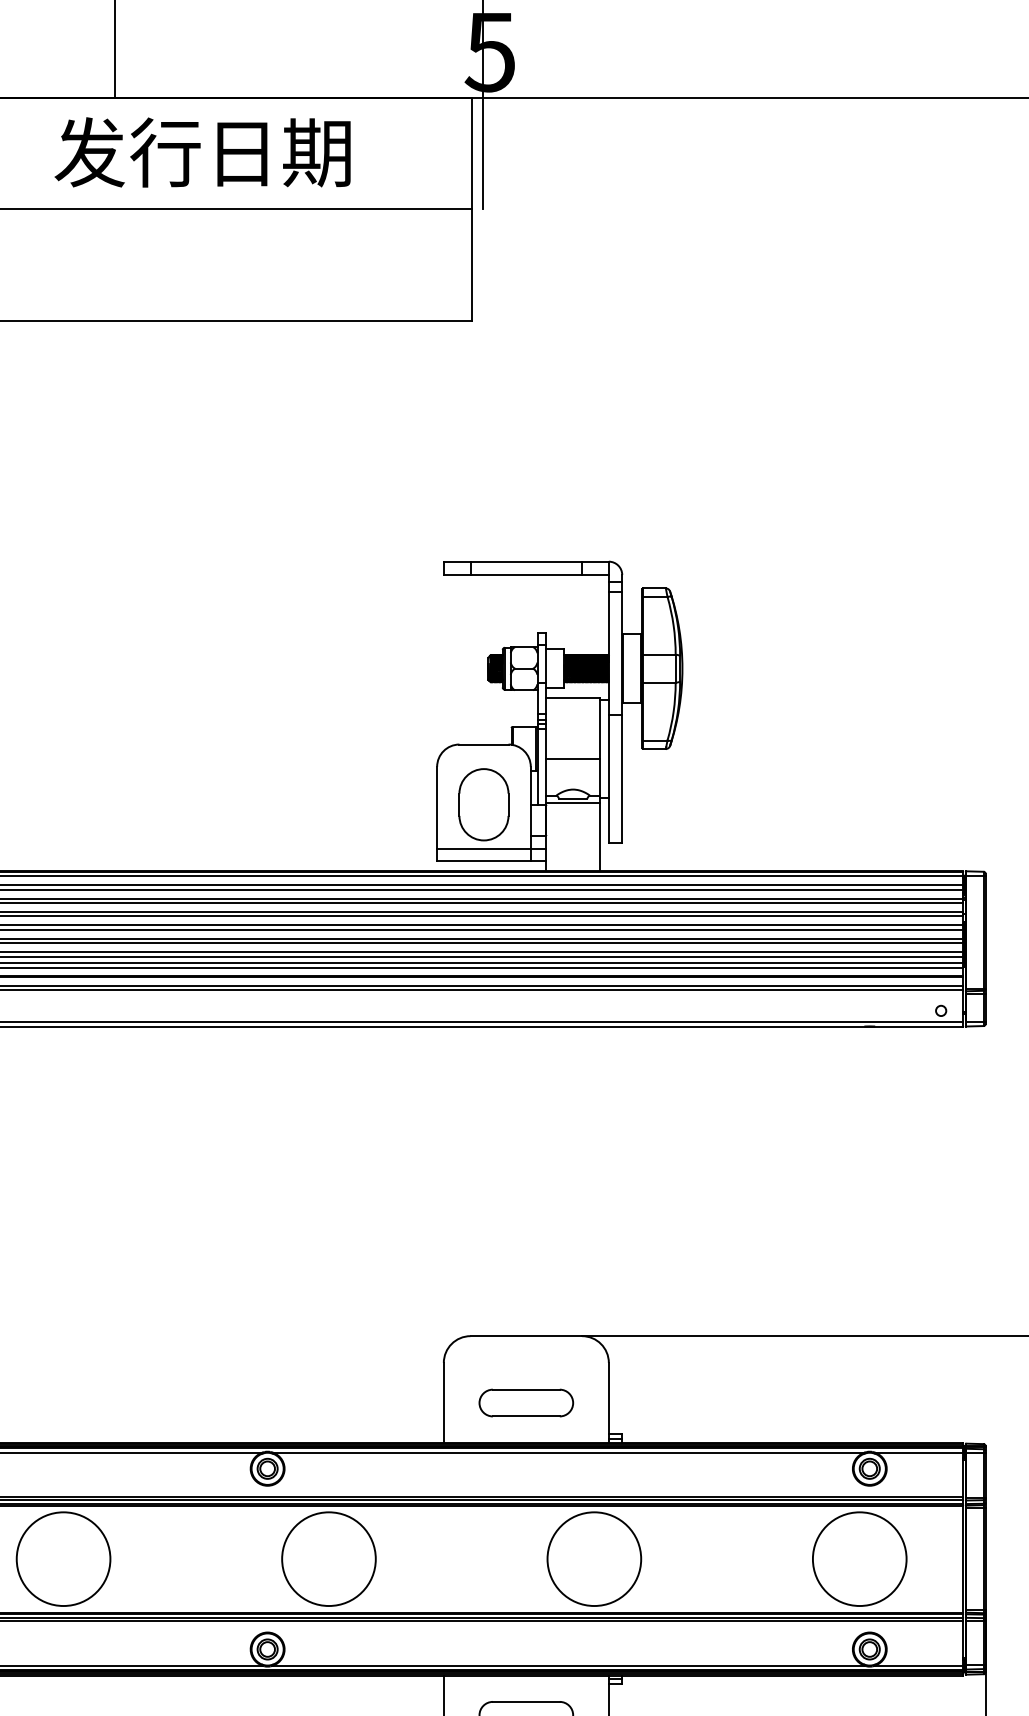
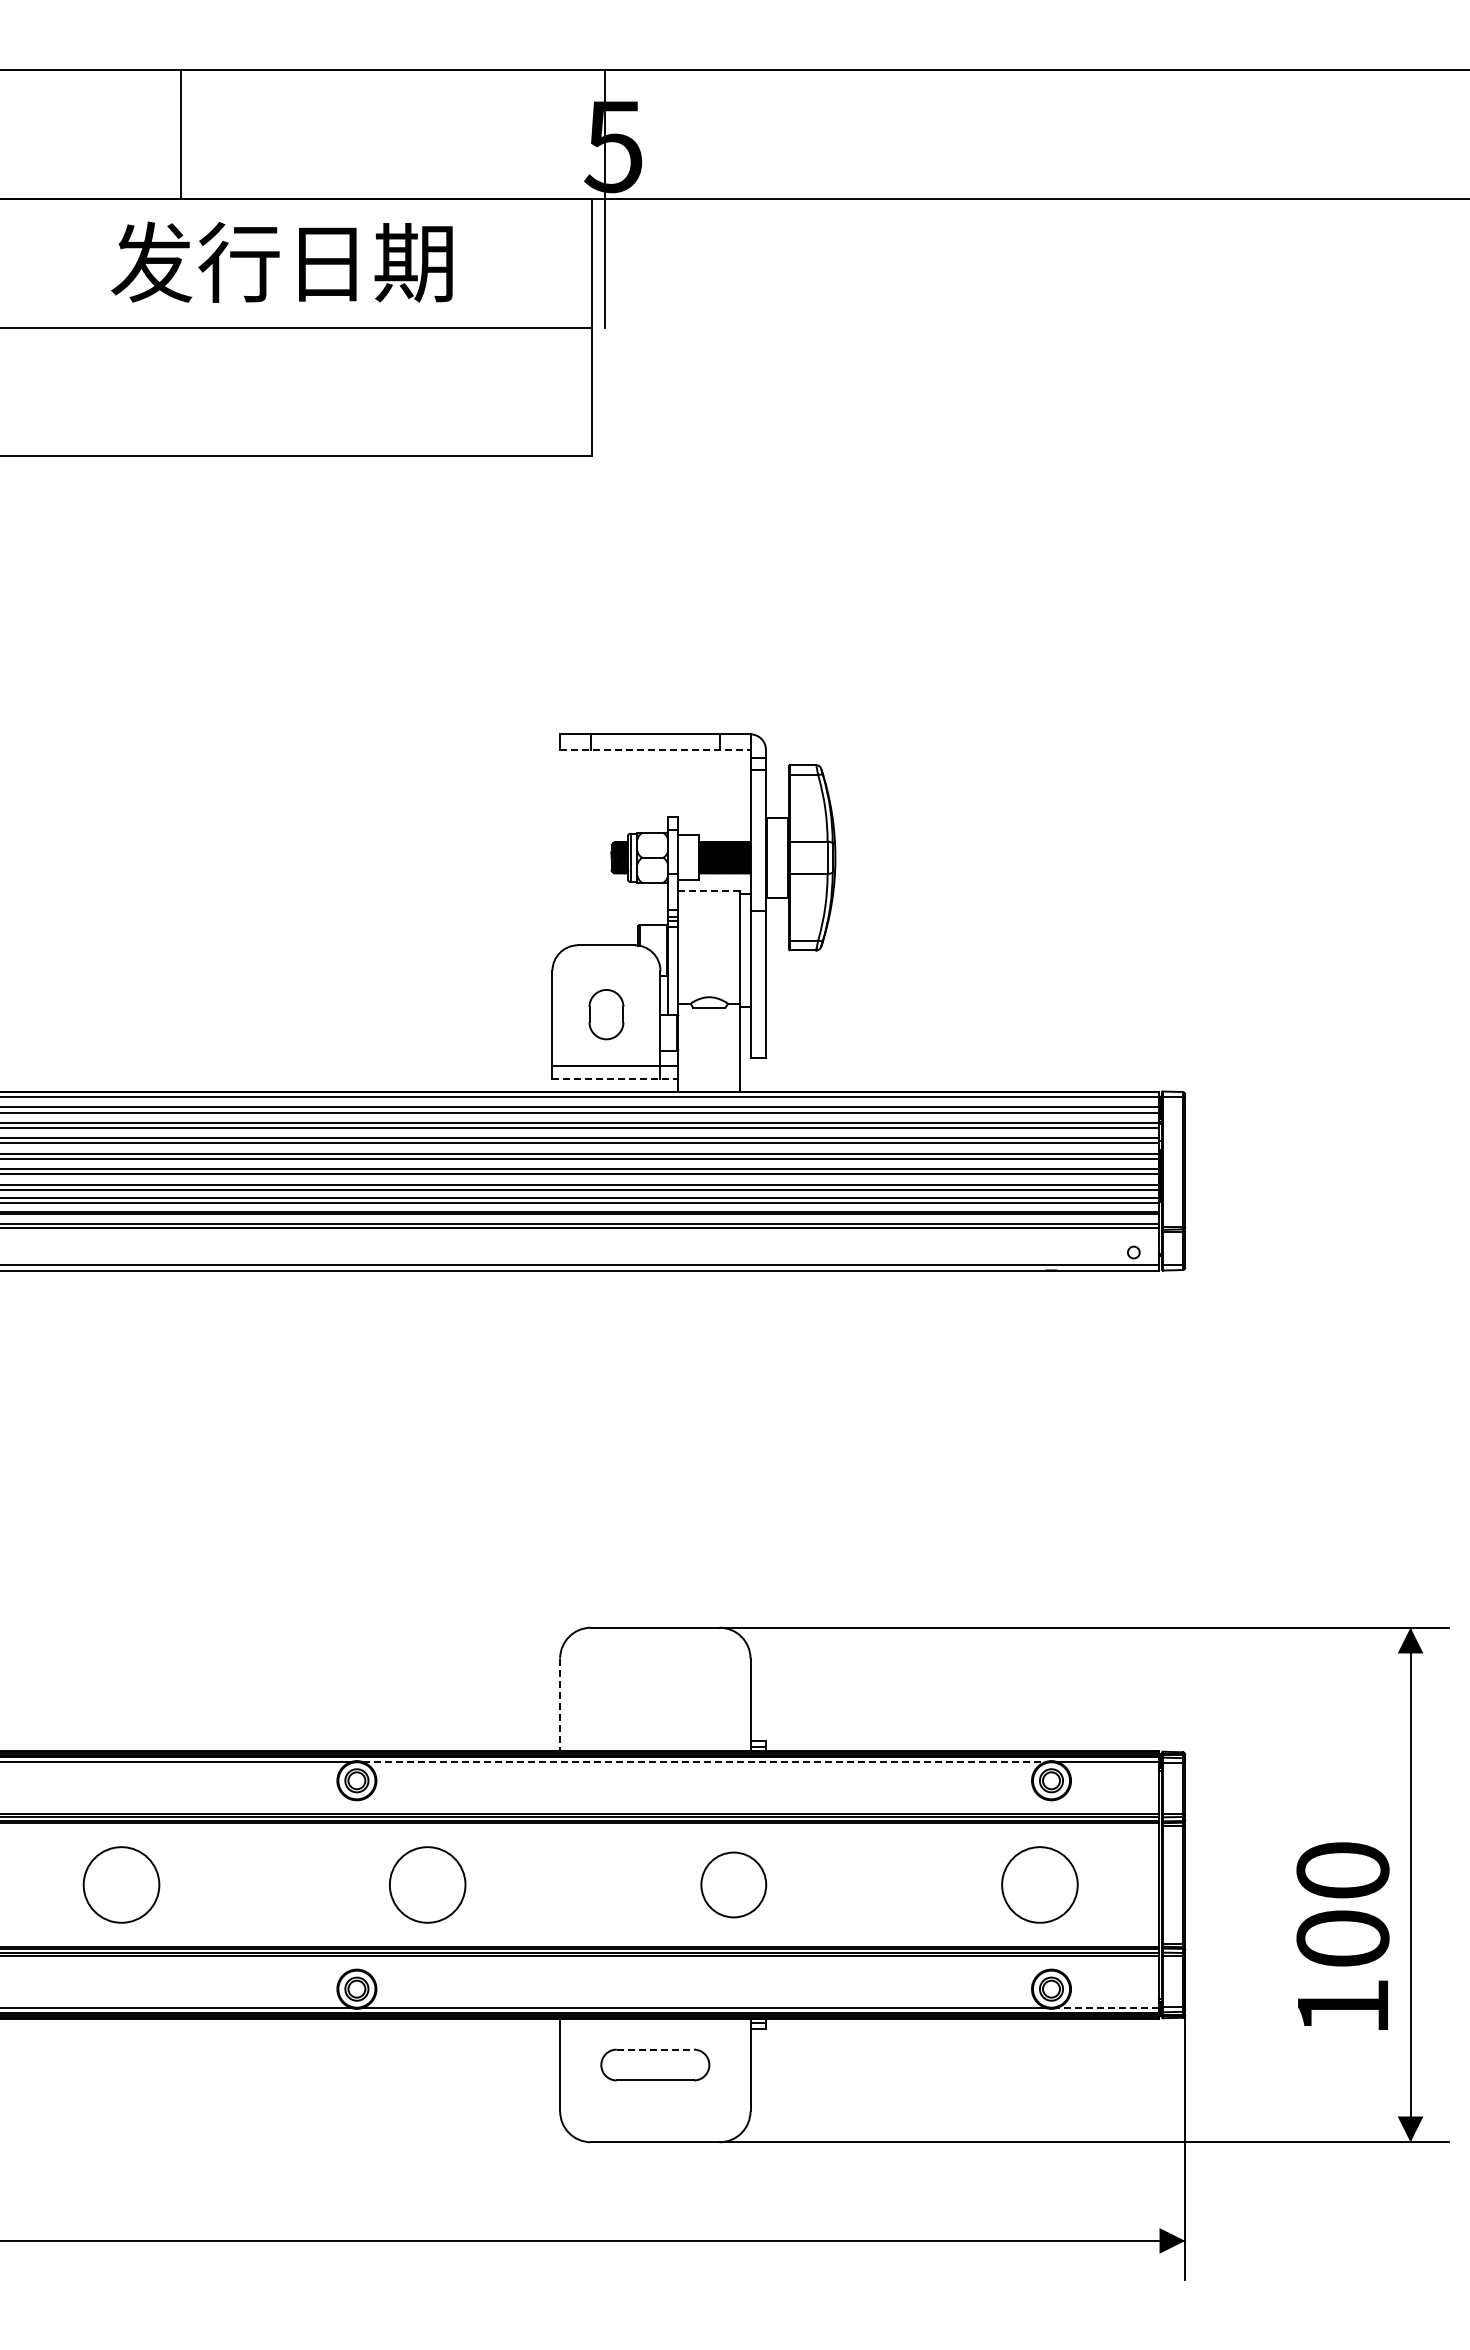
line: (526, 574) -> (655, 749), solid -> dashed
line: (573, 697) -> (709, 891), solid -> dashed
line: (573, 758) -> (709, 961), removed
line: (573, 802) -> (709, 1012), removed
part: (484, 804) -> (606, 1014), size x0.6
line: (491, 860) -> (615, 1079), solid -> dashed
part: (526, 1402) -> (655, 1704), removed
line: (444, 1403) -> (560, 1705), solid -> dashed
line: (568, 1452) -> (704, 1762), solid -> dashed
circle: (63, 1558) -> (121, 1884), size x0.7
circle: (328, 1558) -> (427, 1884), size x0.7
circle: (594, 1558) -> (733, 1884), size x0.6
circle: (859, 1558) -> (1039, 1884), size x0.7
line: (919, 1665) -> (1108, 2007), solid -> dashed
line: (526, 1701) -> (655, 2049), solid -> dashed

